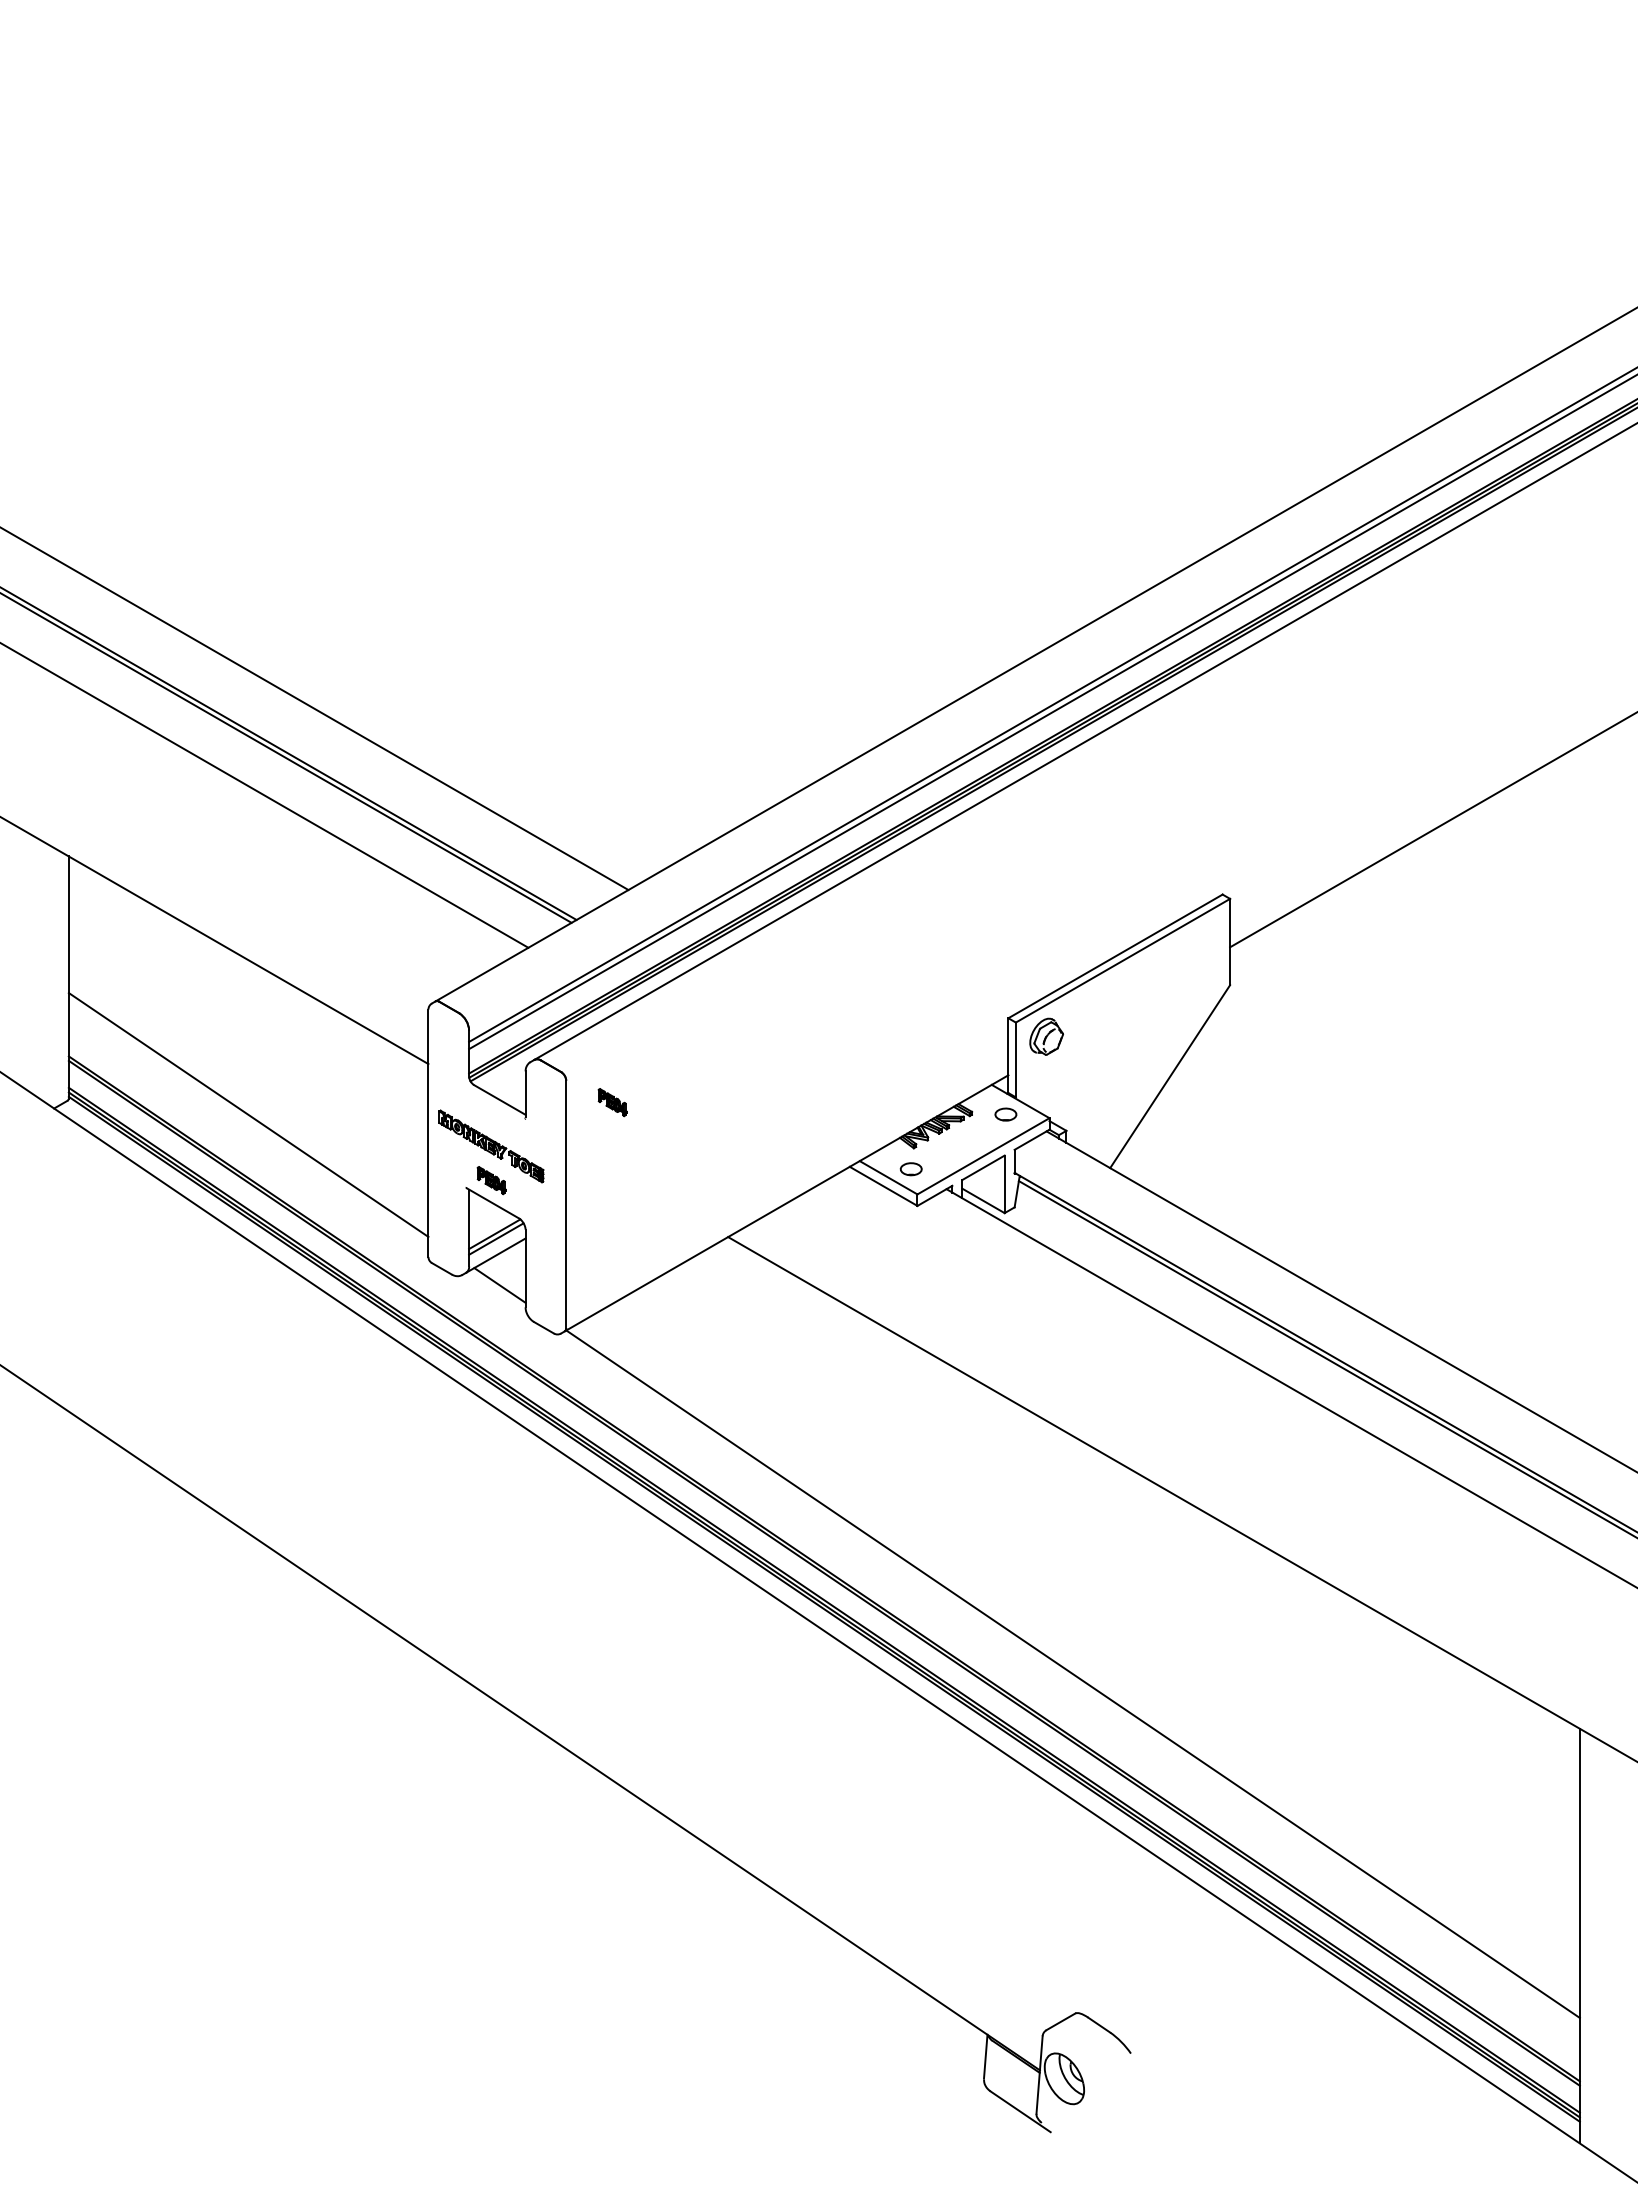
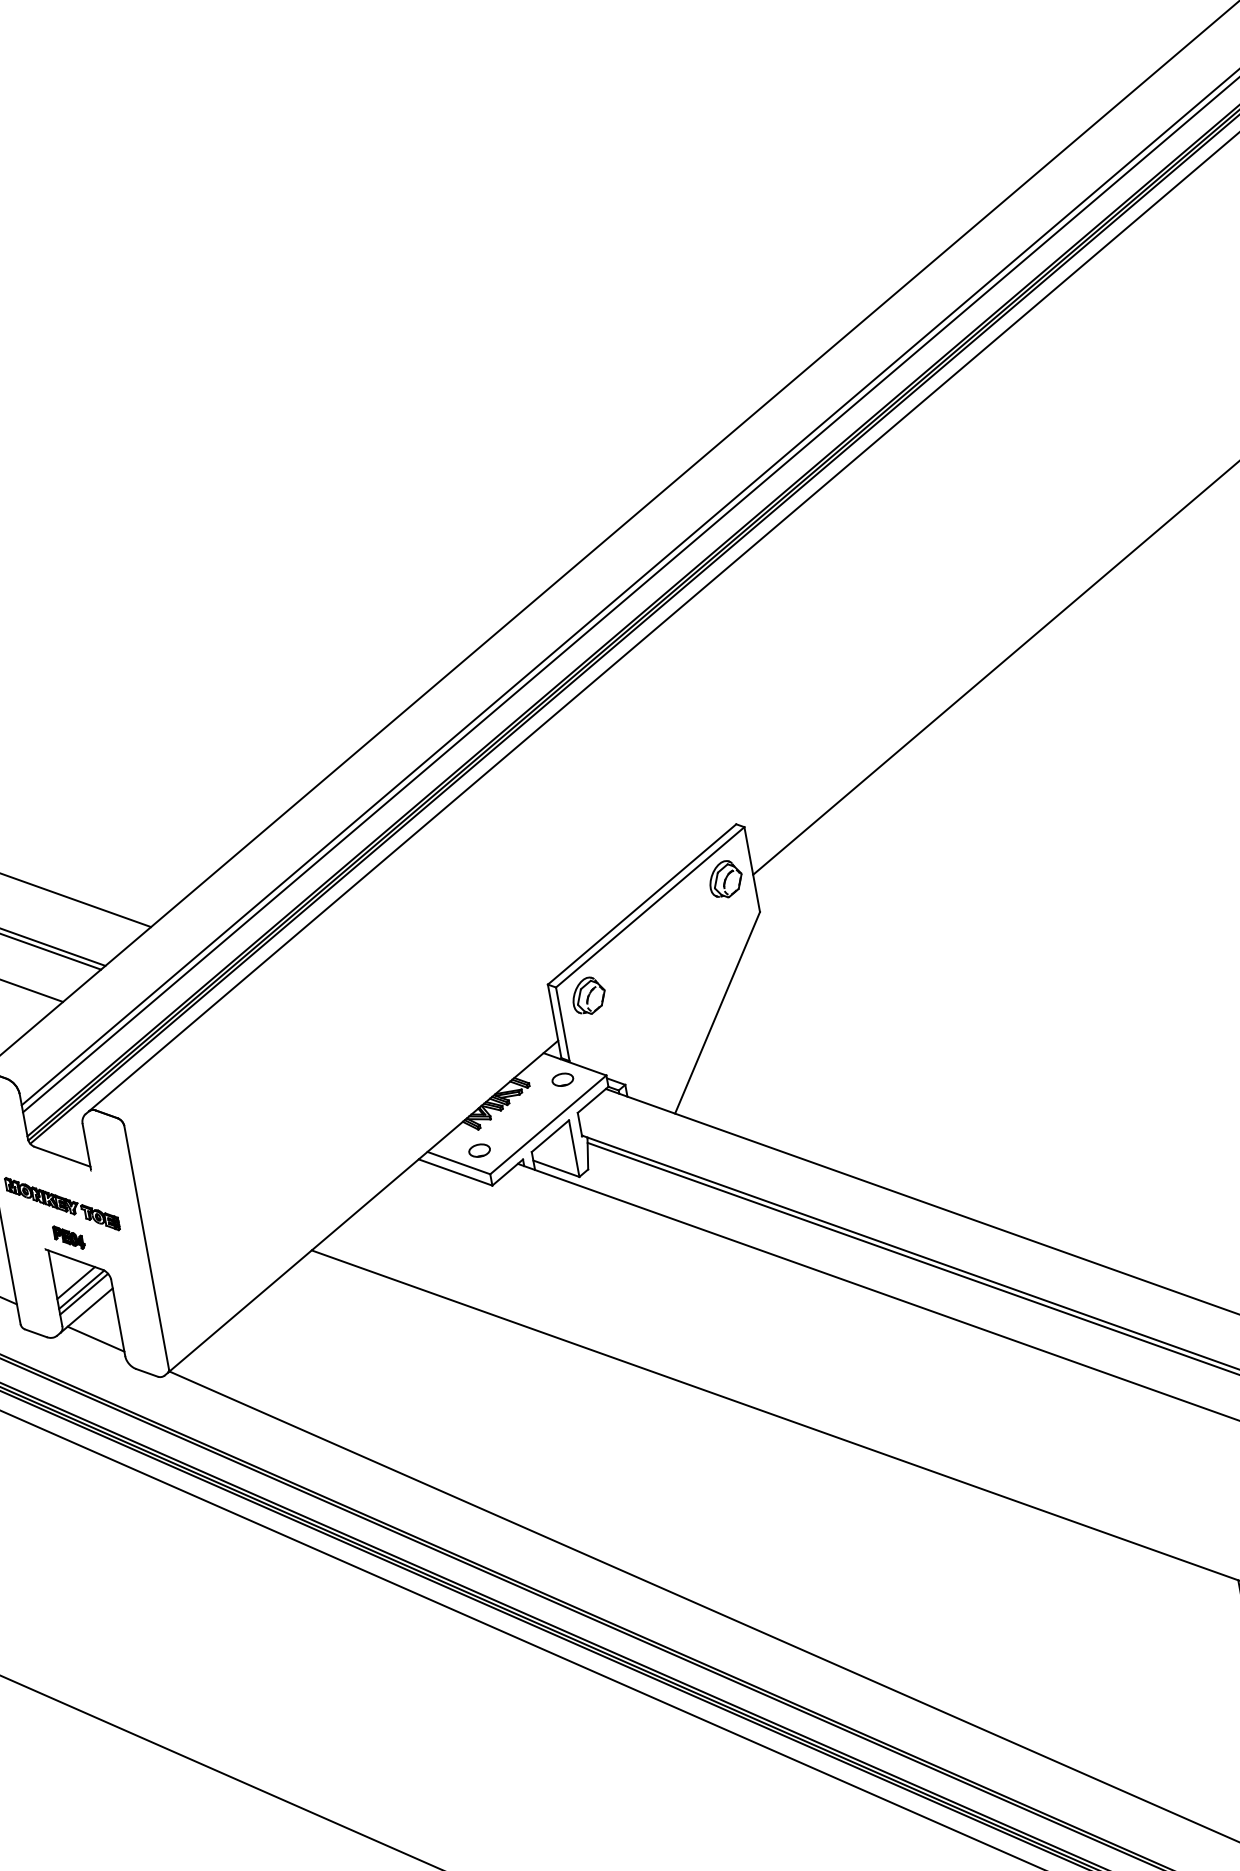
part: (1202, 946) -> (725, 878), added
part: (612, 1102) -> (173, 1138), removed
line: (490, 1226) -> (76, 1282), added

